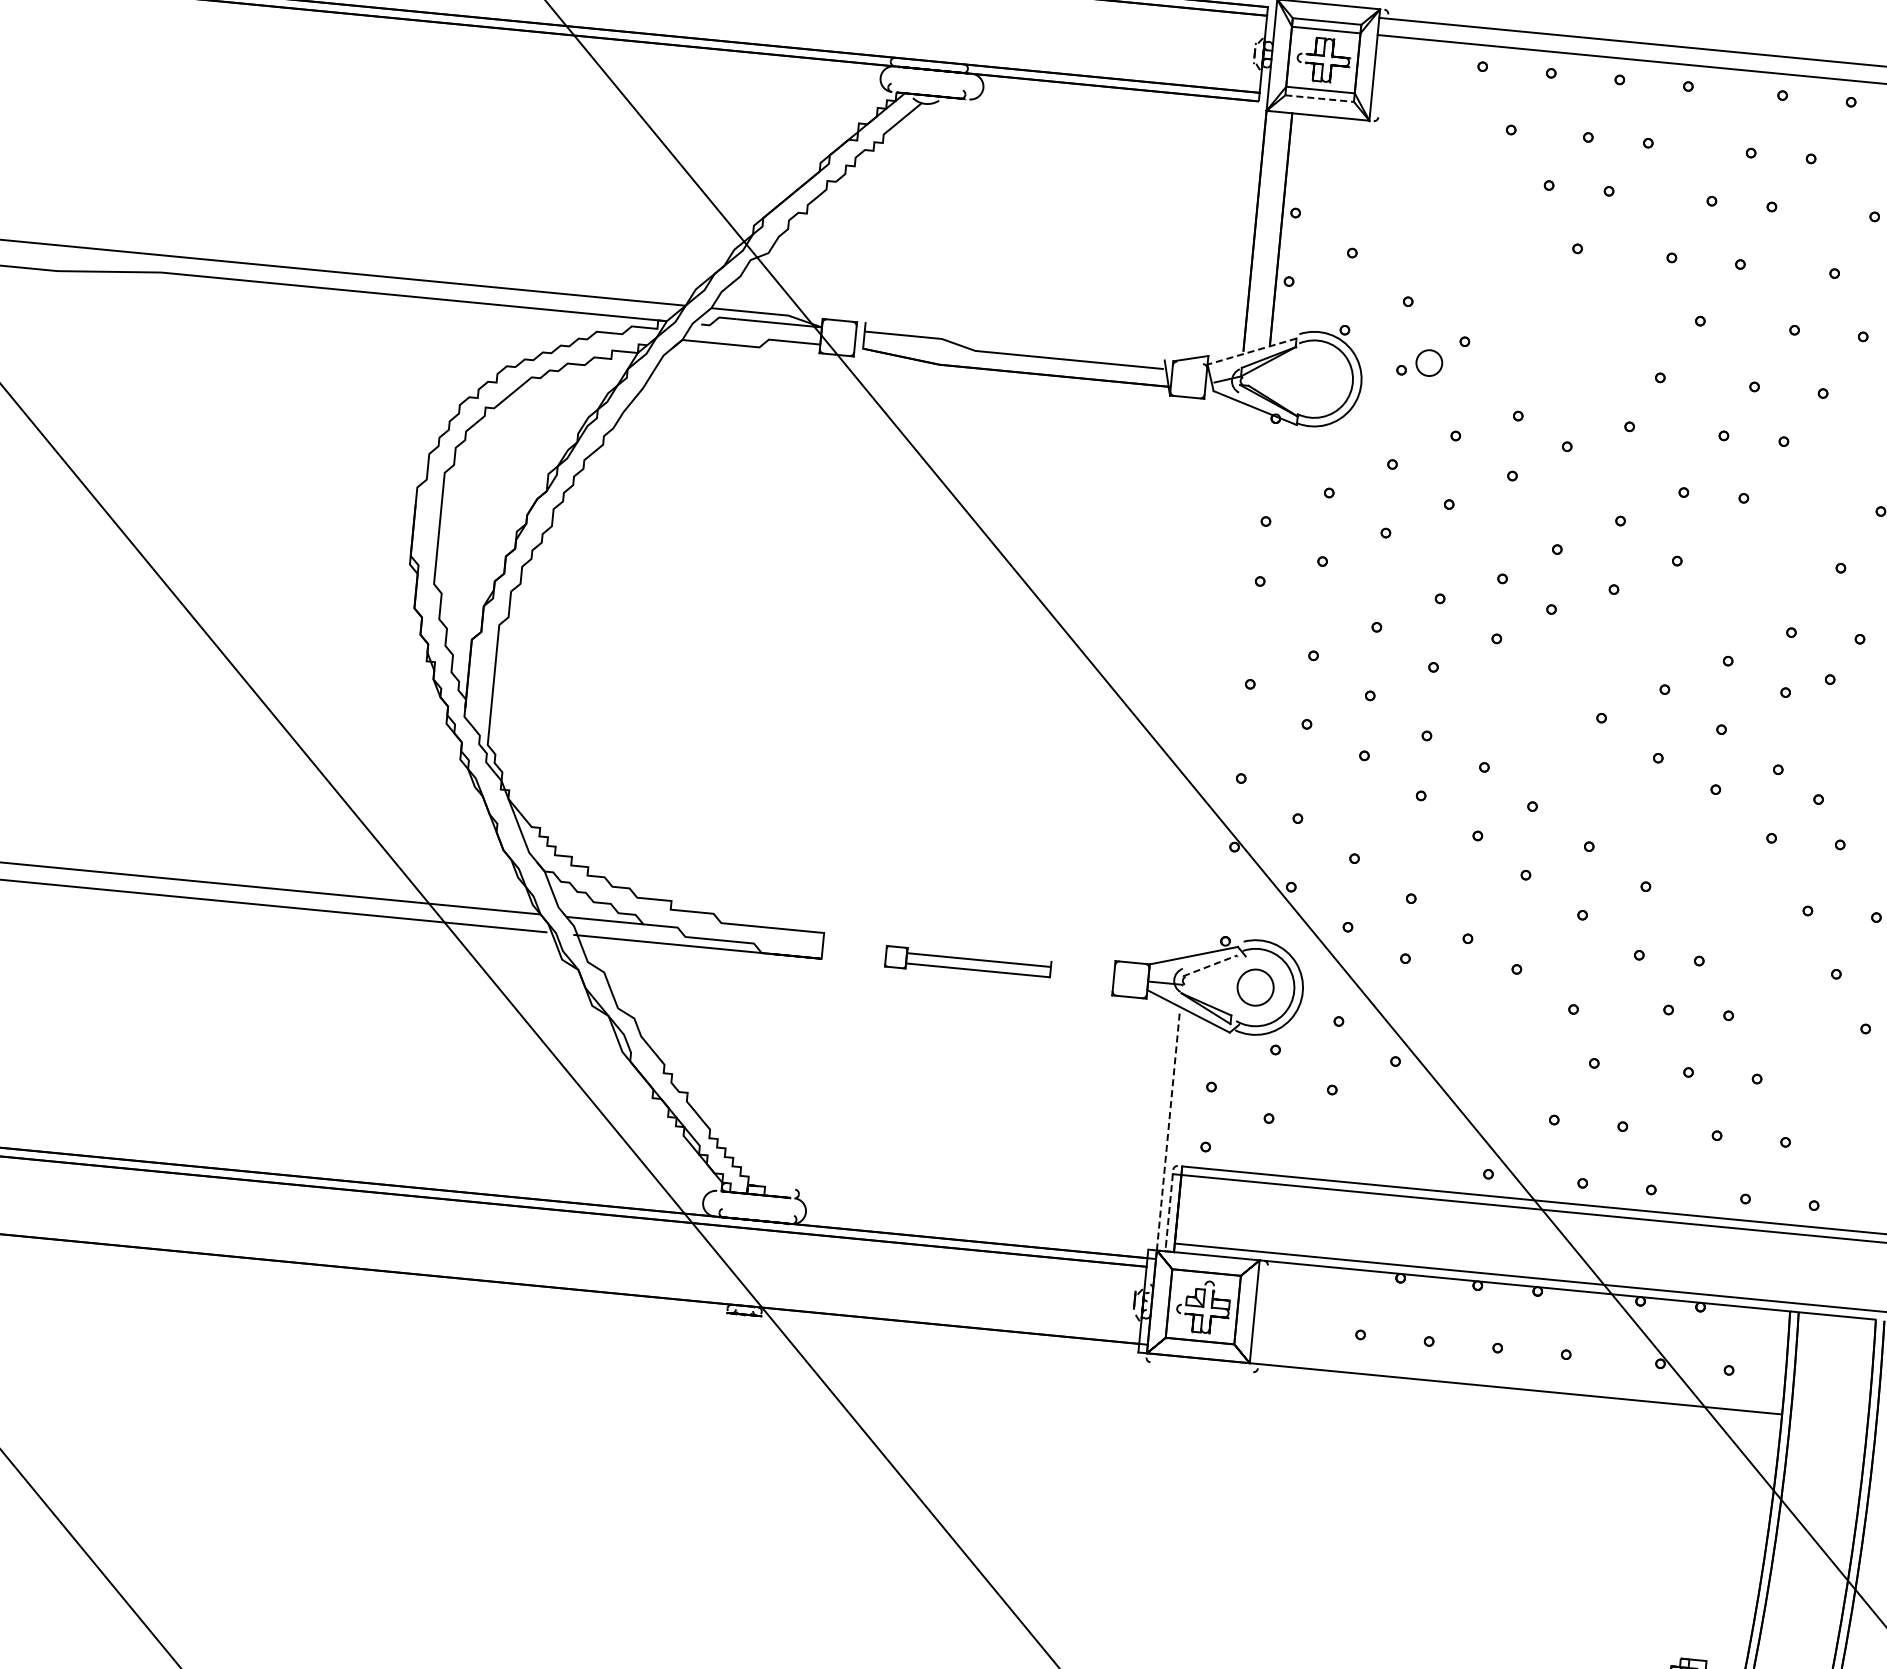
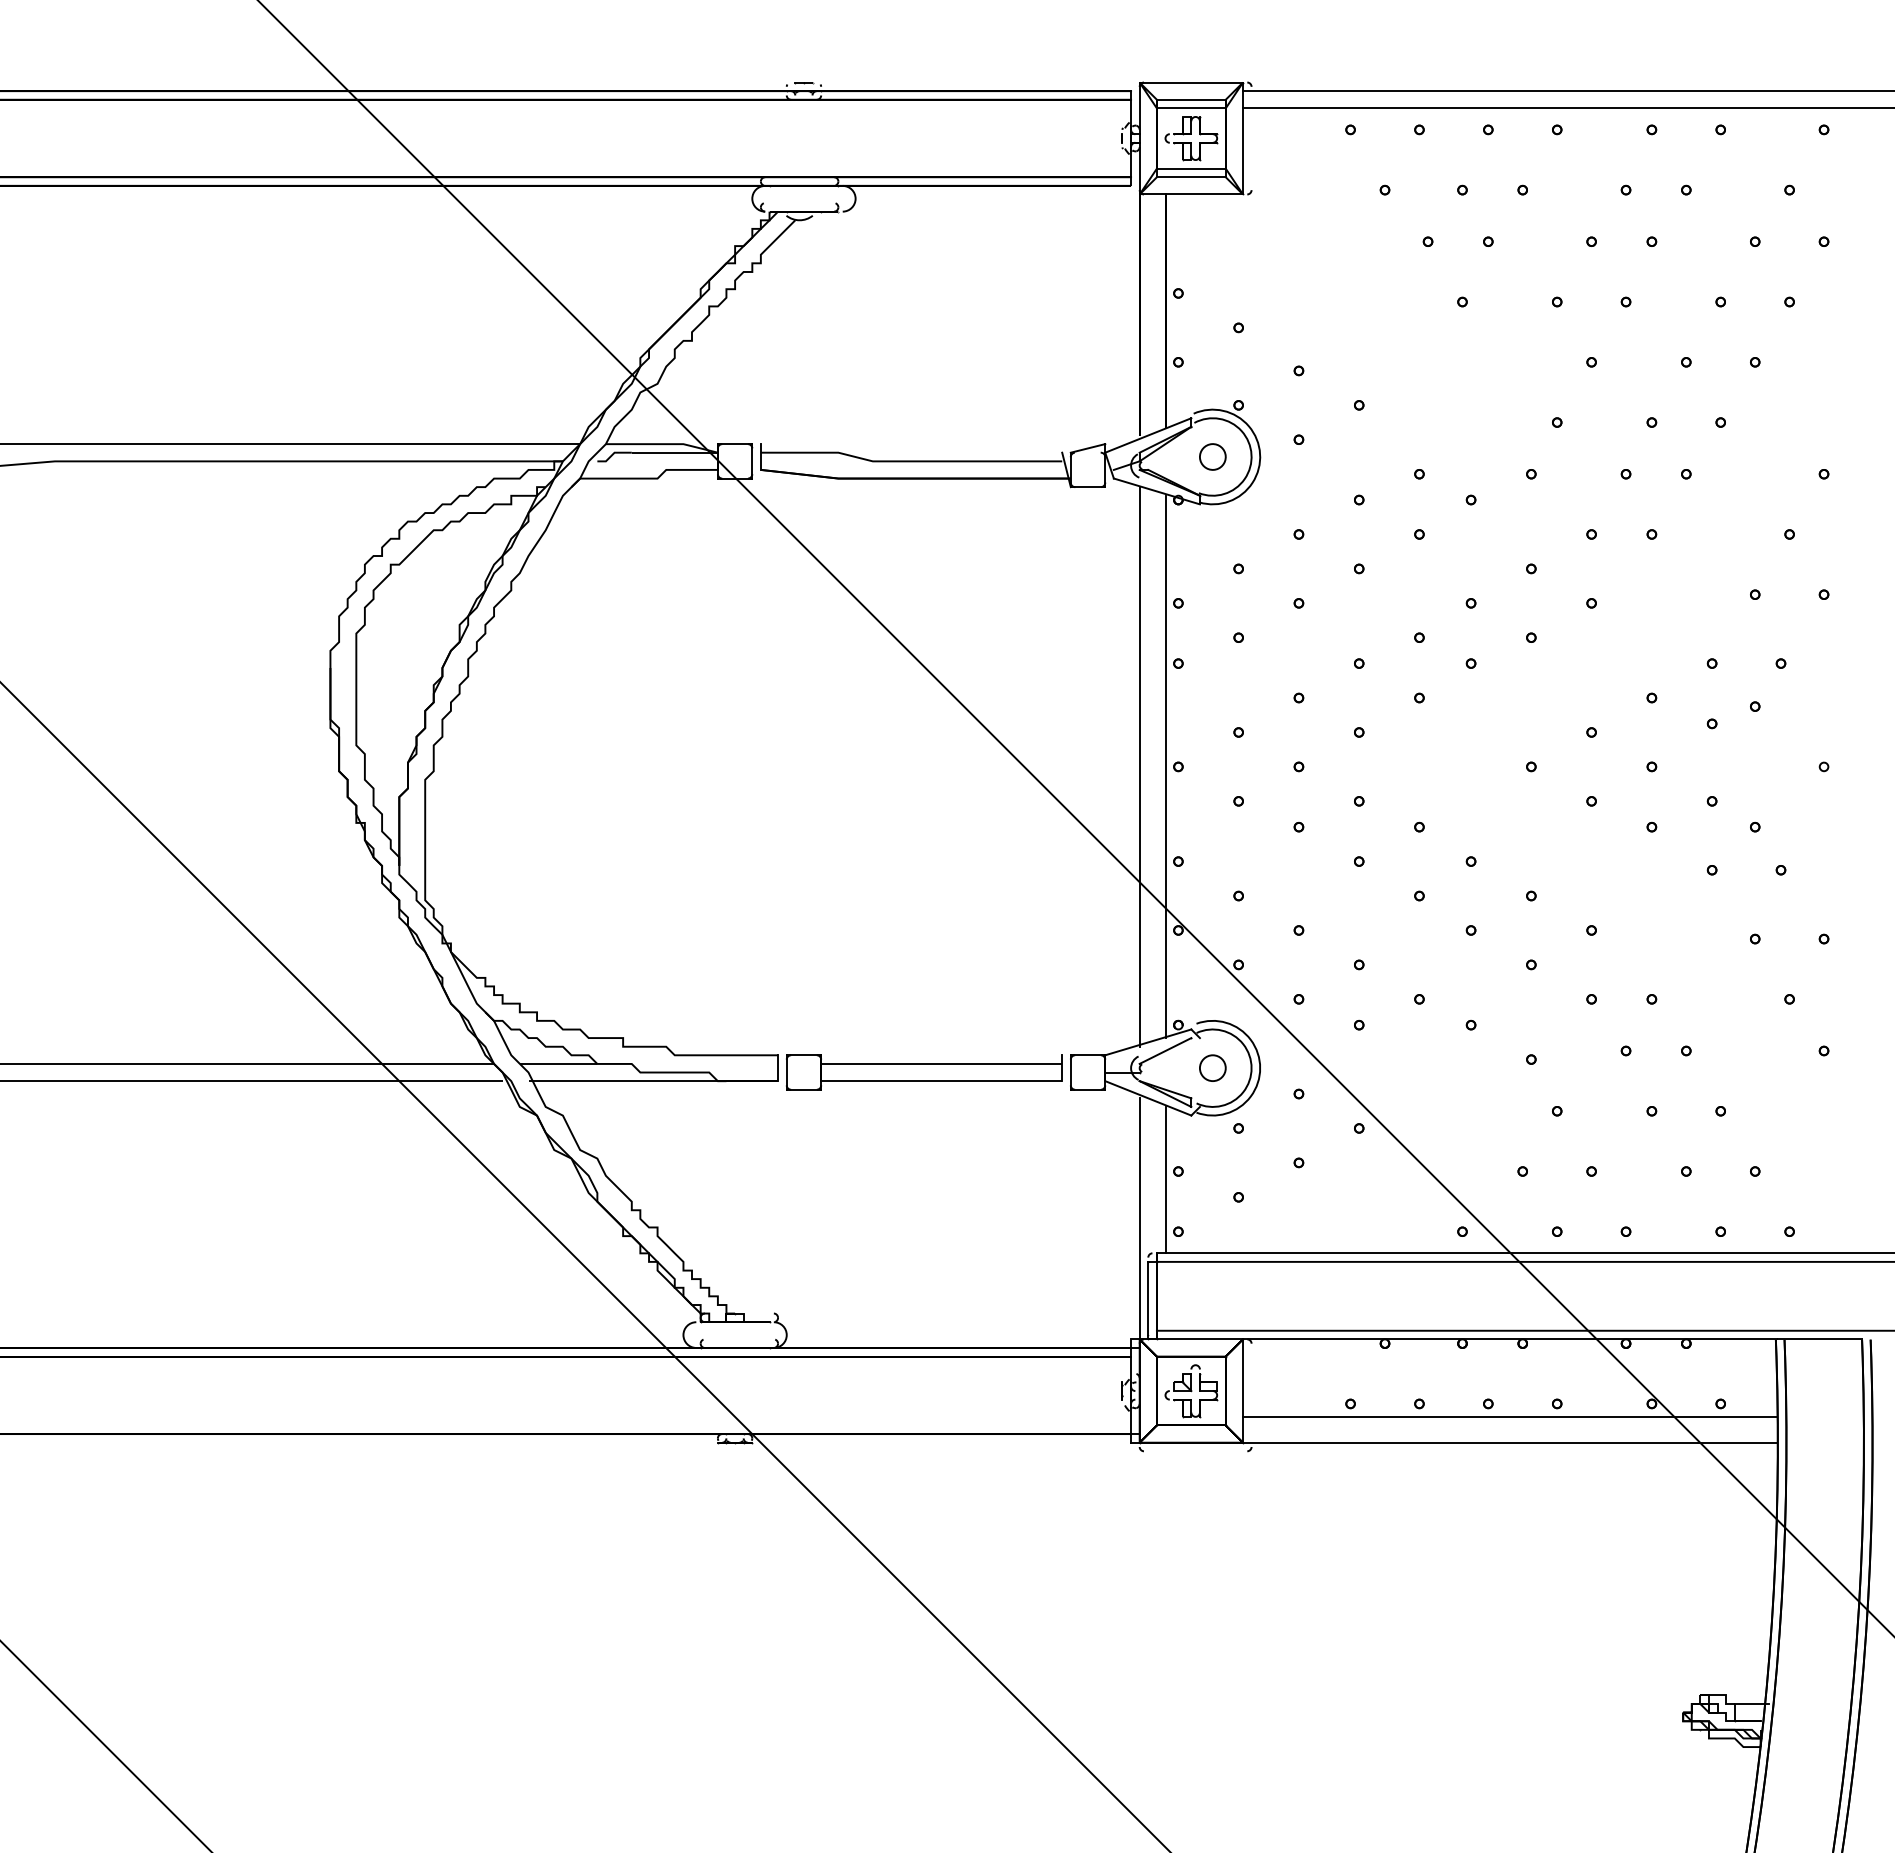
line: (1319, 98) -> (1191, 177), dashed -> solid
line: (1251, 351) -> (1147, 435), dashed -> solid
part: (1429, 362) -> (1212, 456), moved
line: (1211, 680) -> (1139, 766), added
line: (1237, 682) -> (1165, 766), added
part: (968, 964) -> (924, 1072), size x1.67
line: (1210, 966) -> (1165, 1051), dashed -> solid
part: (1255, 986) -> (1212, 1067), size x0.71
line: (1197, 1093) -> (1165, 1179), added
line: (1168, 1130) -> (1139, 1218), dashed -> solid
line: (1169, 1212) -> (1148, 1300), dashed -> solid
line: (1517, 1362) -> (1509, 1416), added

